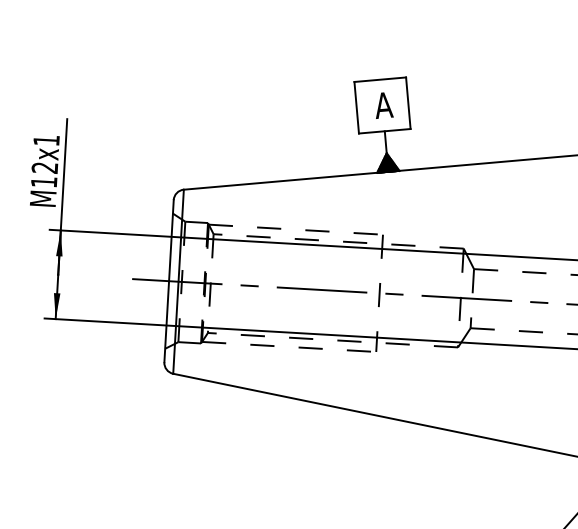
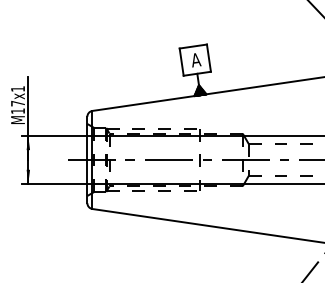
text: (44, 167) -> (17, 103), M12x1 -> M17x1

